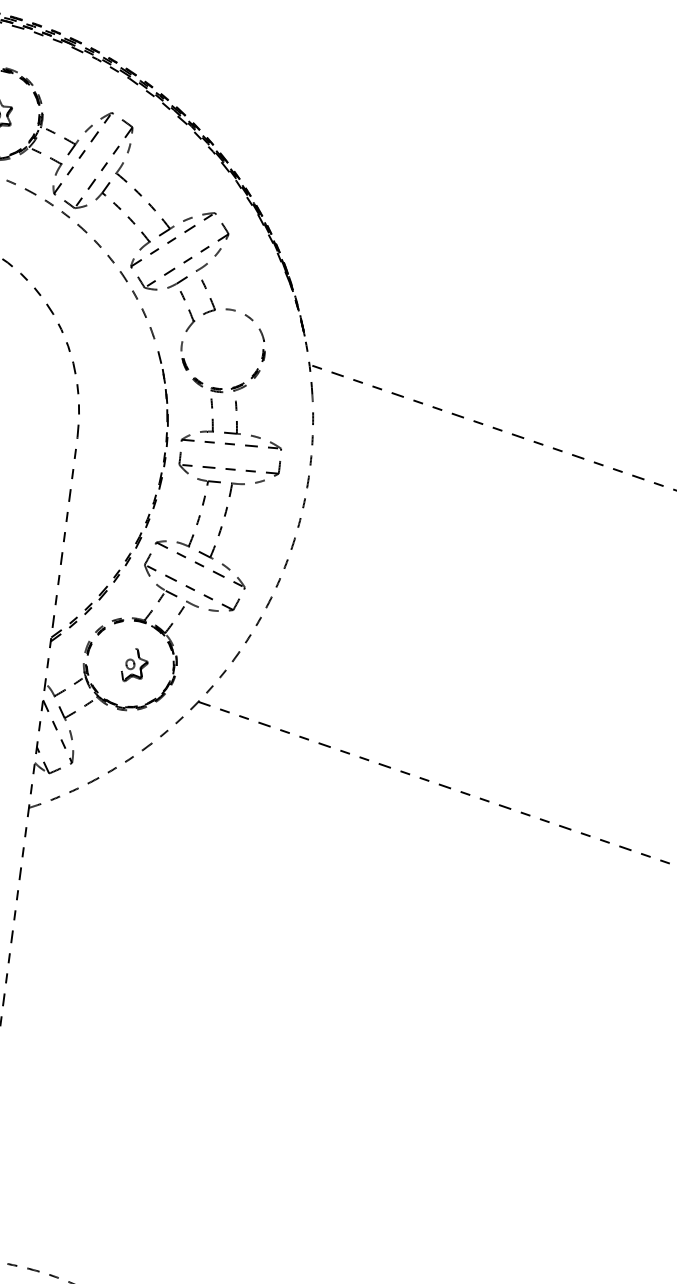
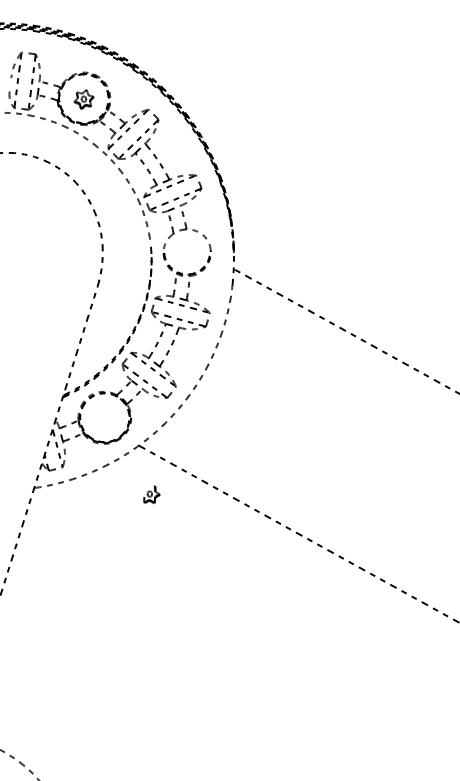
part: (133, 664) -> (151, 494), moved

